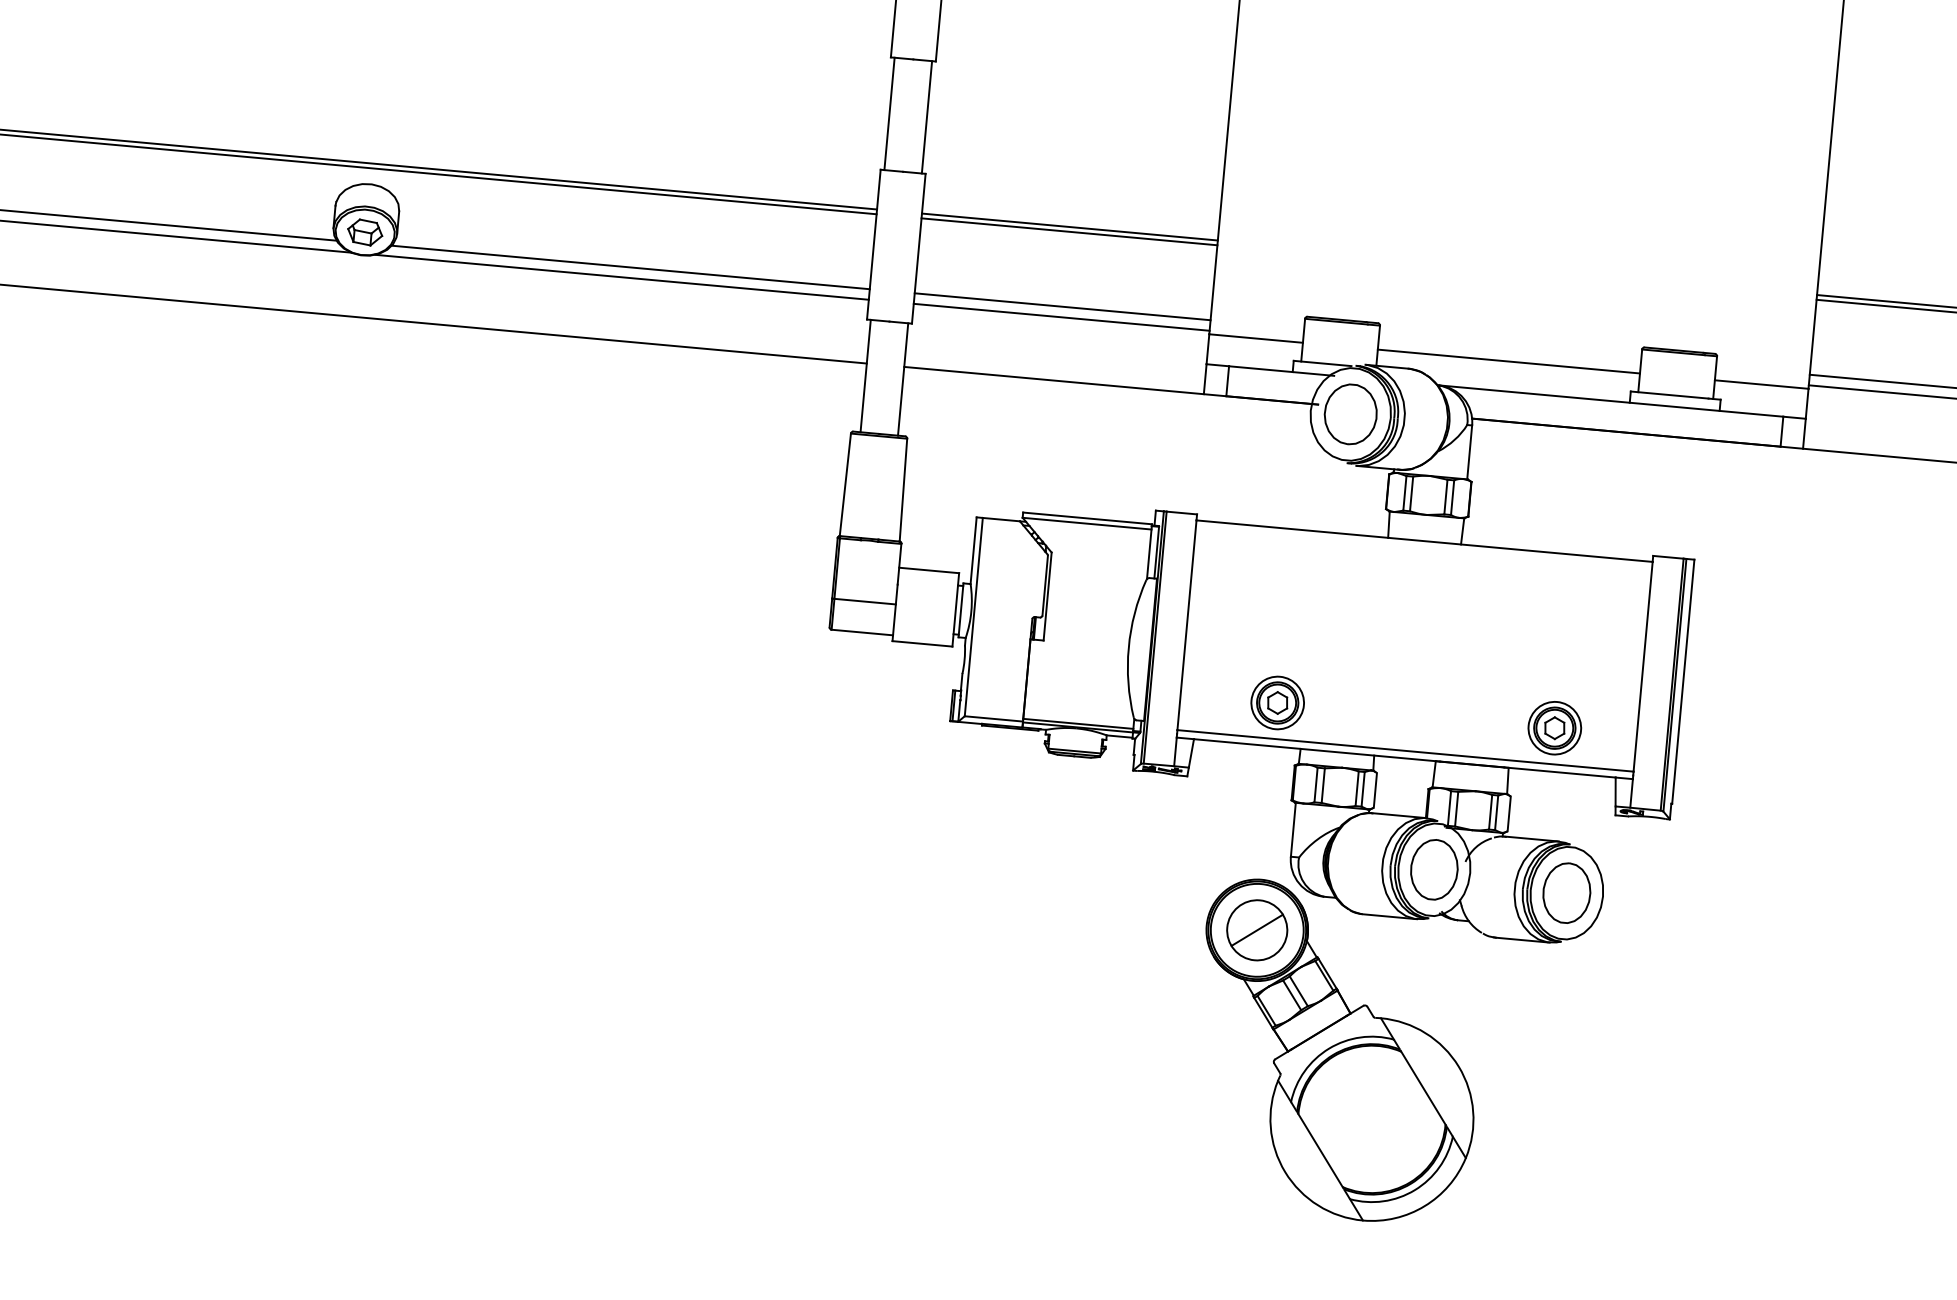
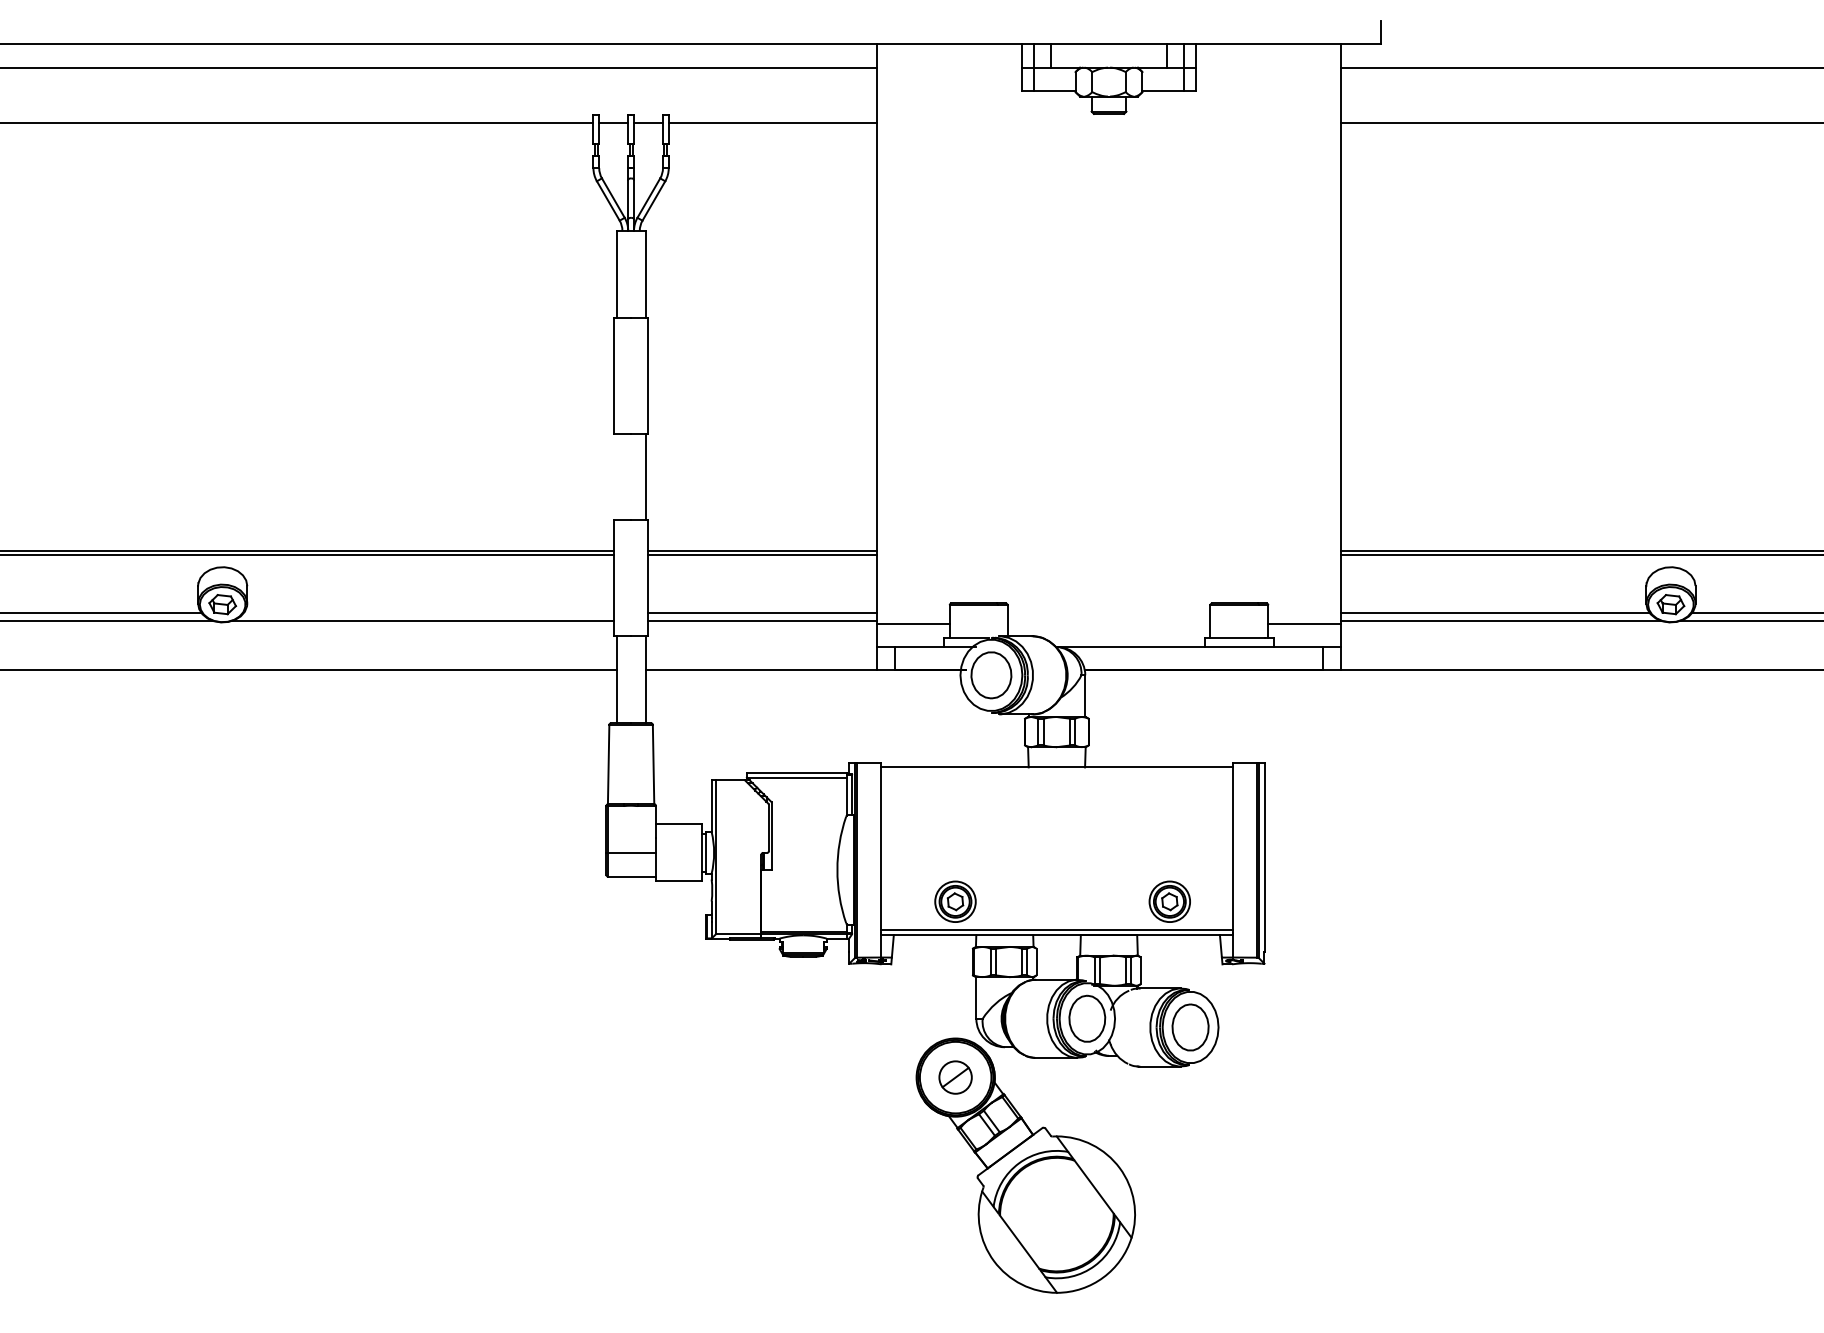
line: (889, 113) -> (616, 476), removed
line: (630, 266) -> (428, 612), removed
line: (1508, 361) -> (1108, 623), removed
part: (1257, 930) -> (955, 1077), size x0.7

